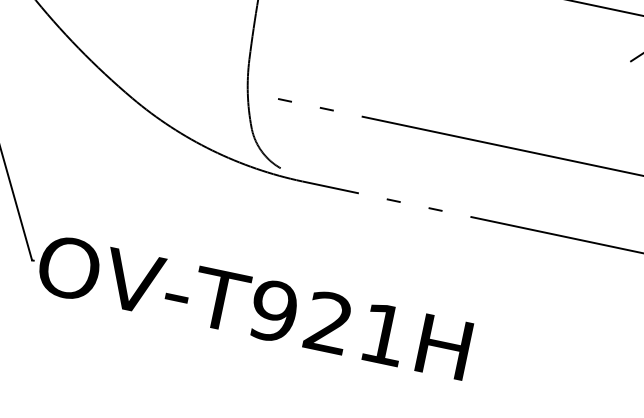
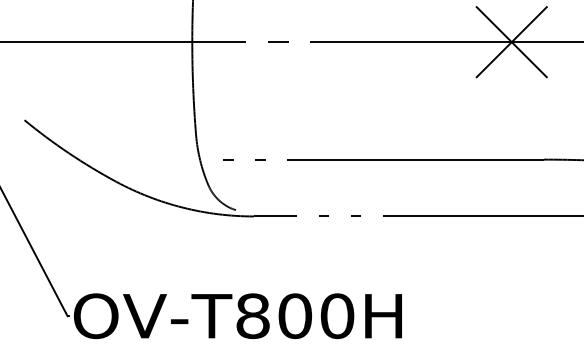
text: (329, 323) -> (295, 316), OV-T921H -> OV-T800H

